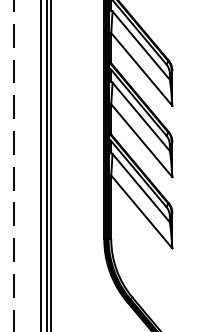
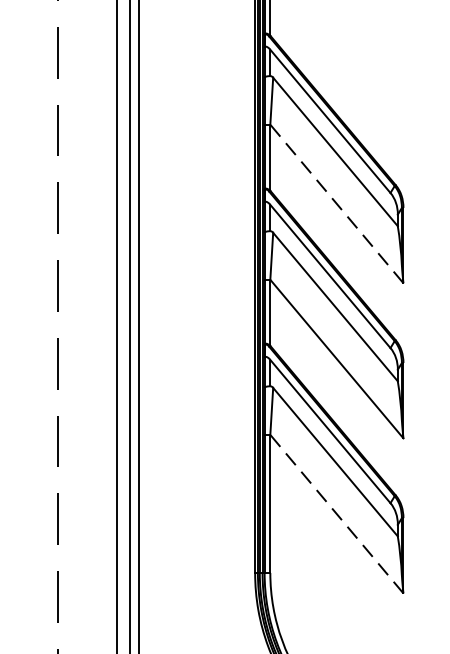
line: (141, 69) -> (336, 204), solid -> dashed
line: (141, 212) -> (336, 515), solid -> dashed

